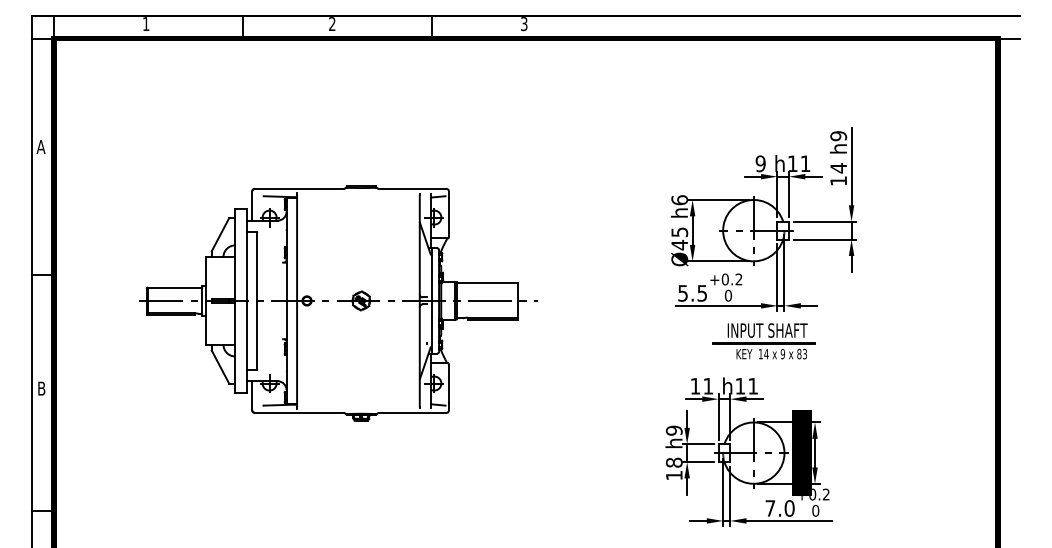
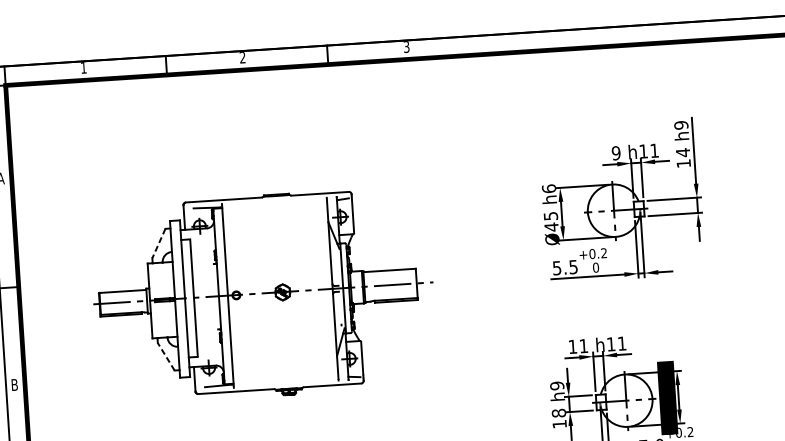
line: (220, 234) -> (158, 243), solid -> dashed
part: (763, 341) -> (628, 304), removed
line: (220, 367) -> (166, 357), solid -> dashed

